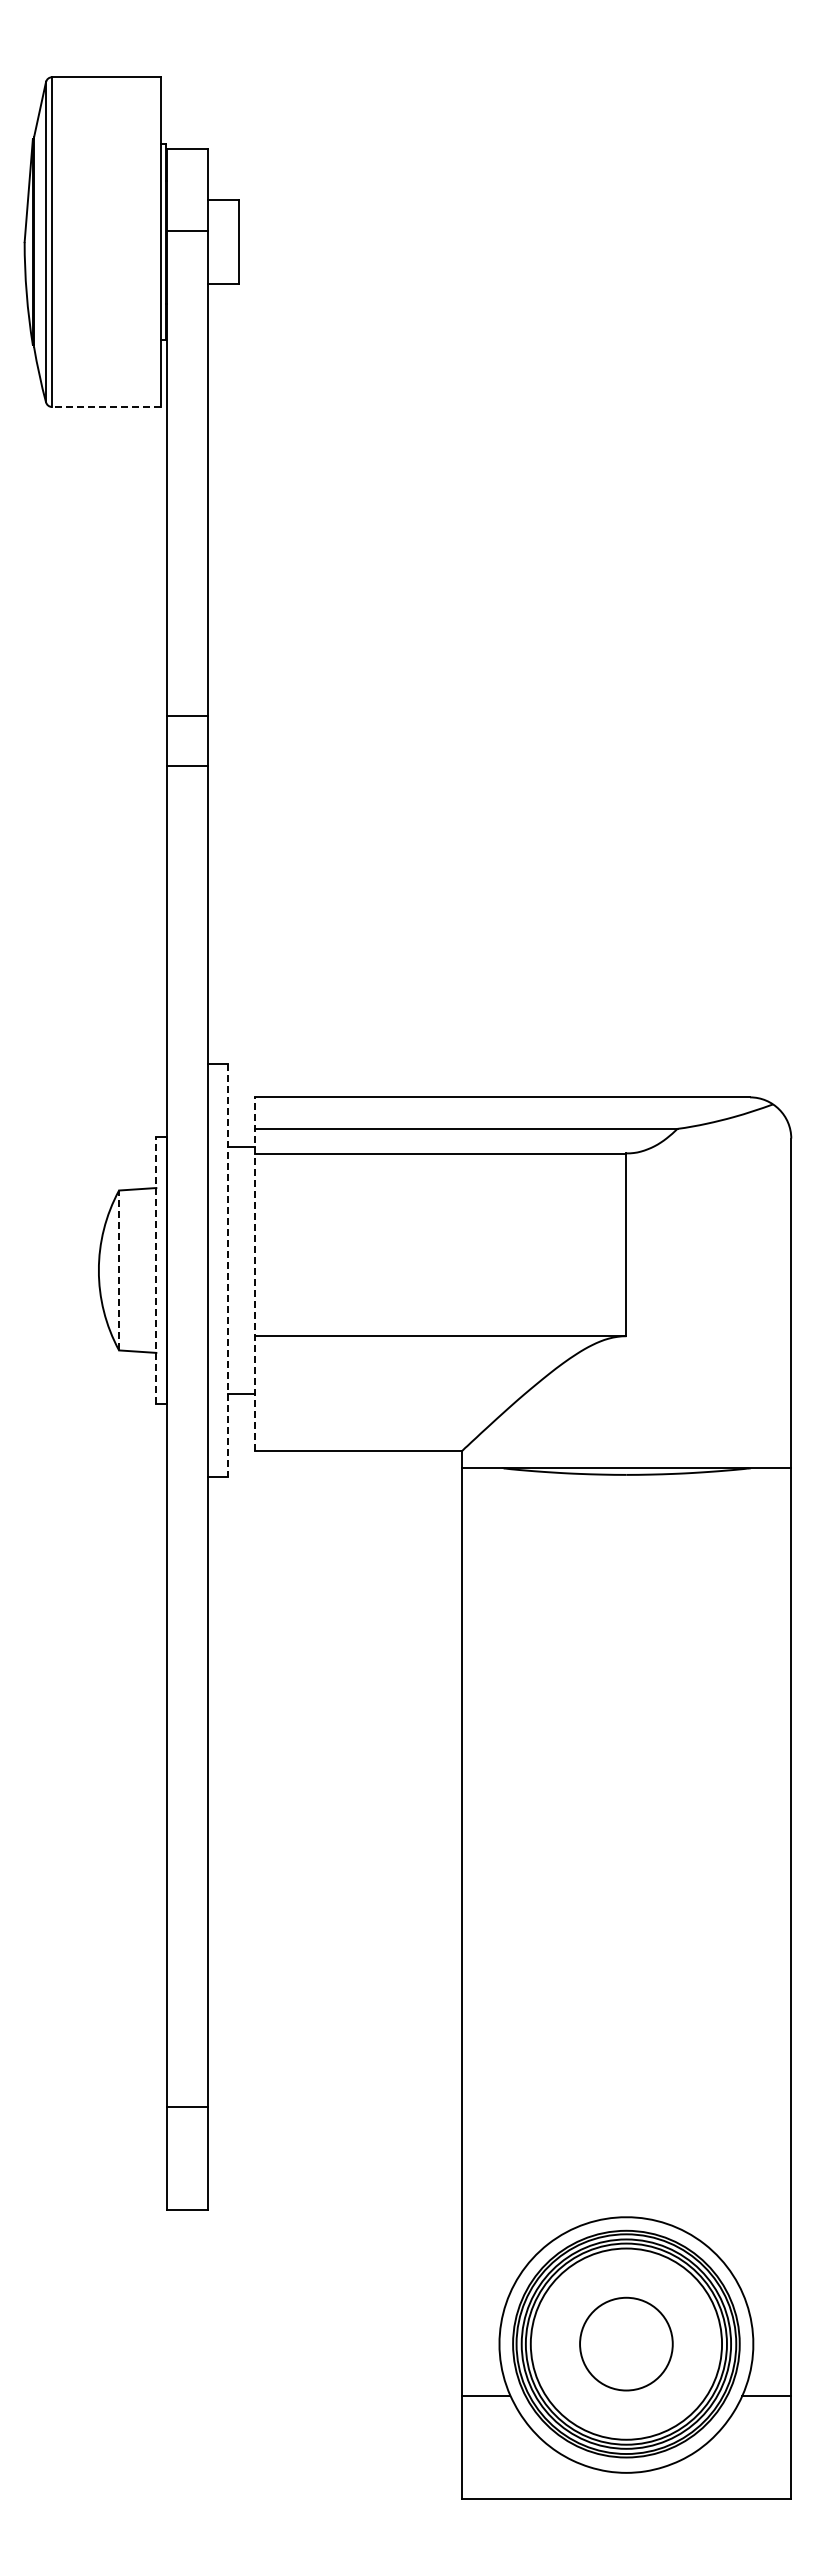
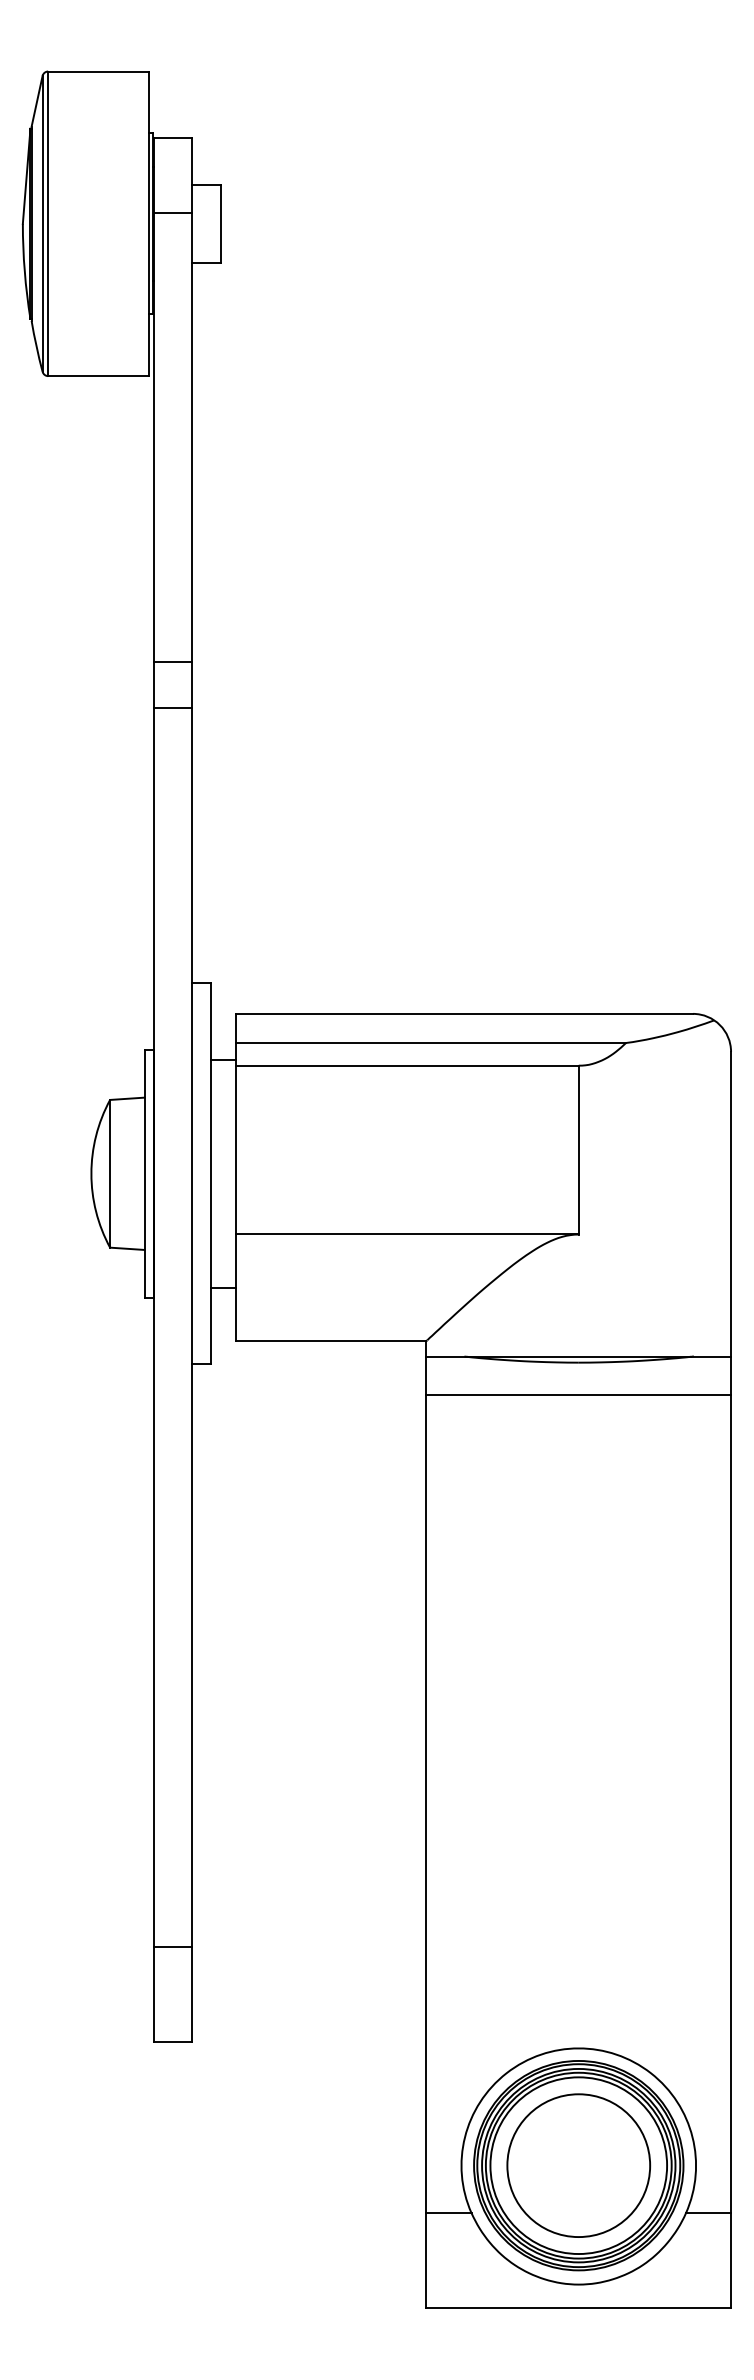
line: (105, 406) -> (97, 375), dashed -> solid
line: (119, 1270) -> (110, 1173), dashed -> solid
line: (156, 1270) -> (144, 1173), dashed -> solid
line: (228, 1270) -> (211, 1173), dashed -> solid
line: (255, 1273) -> (236, 1176), dashed -> solid
line: (626, 1509) -> (578, 1394), added
circle: (626, 2343) -> (578, 2165), size x1.67

